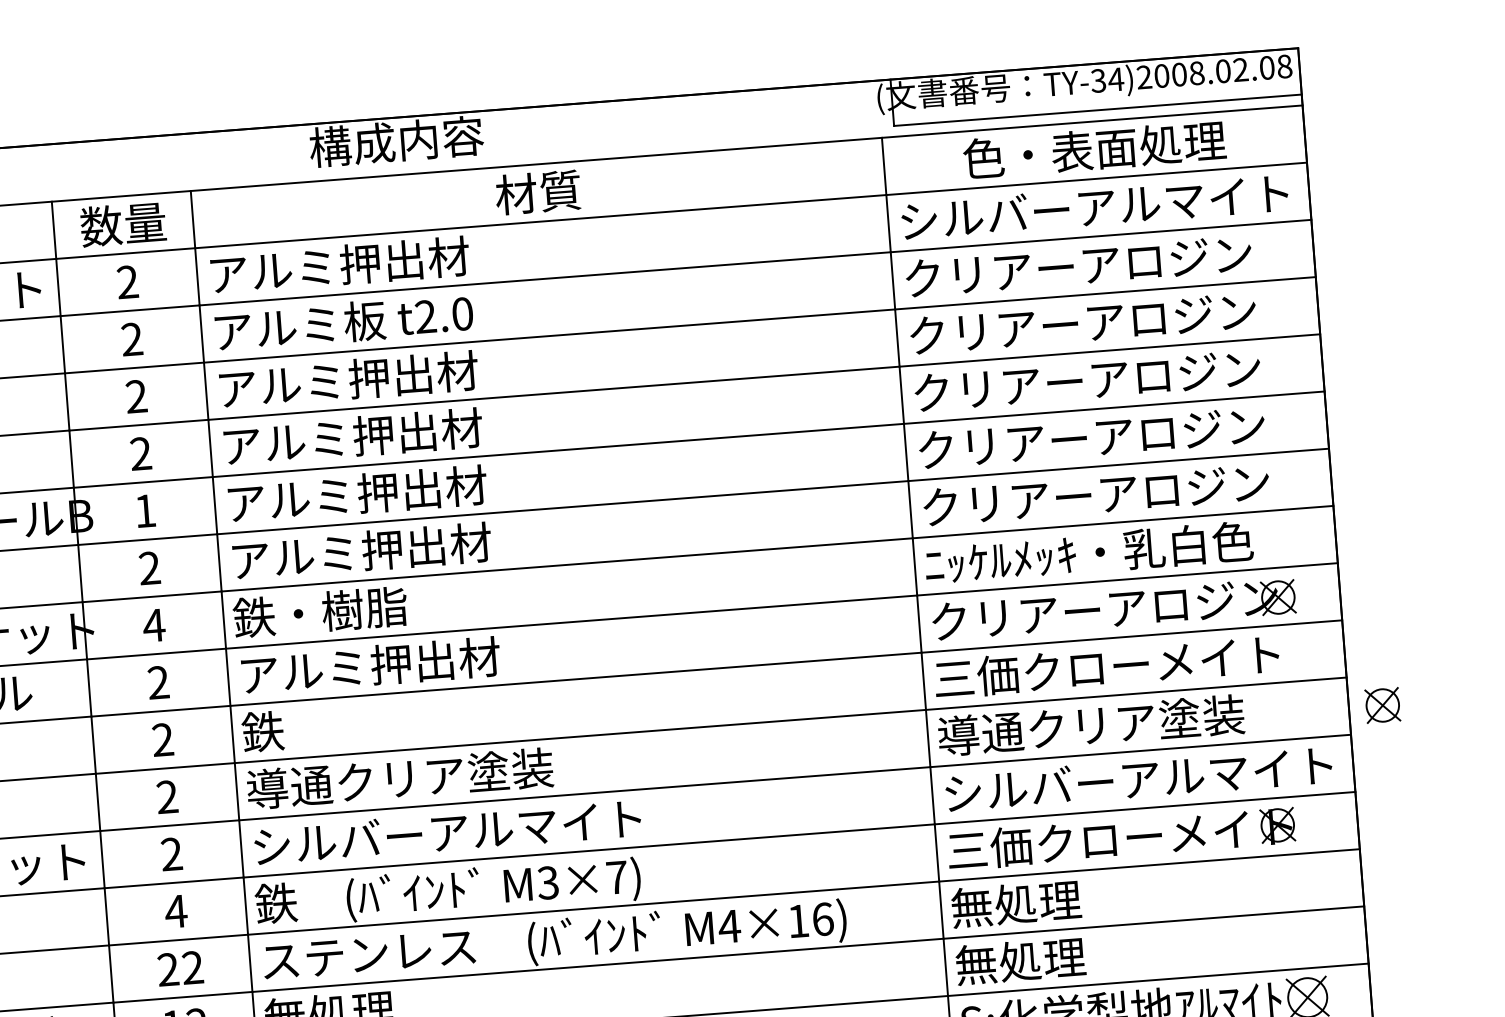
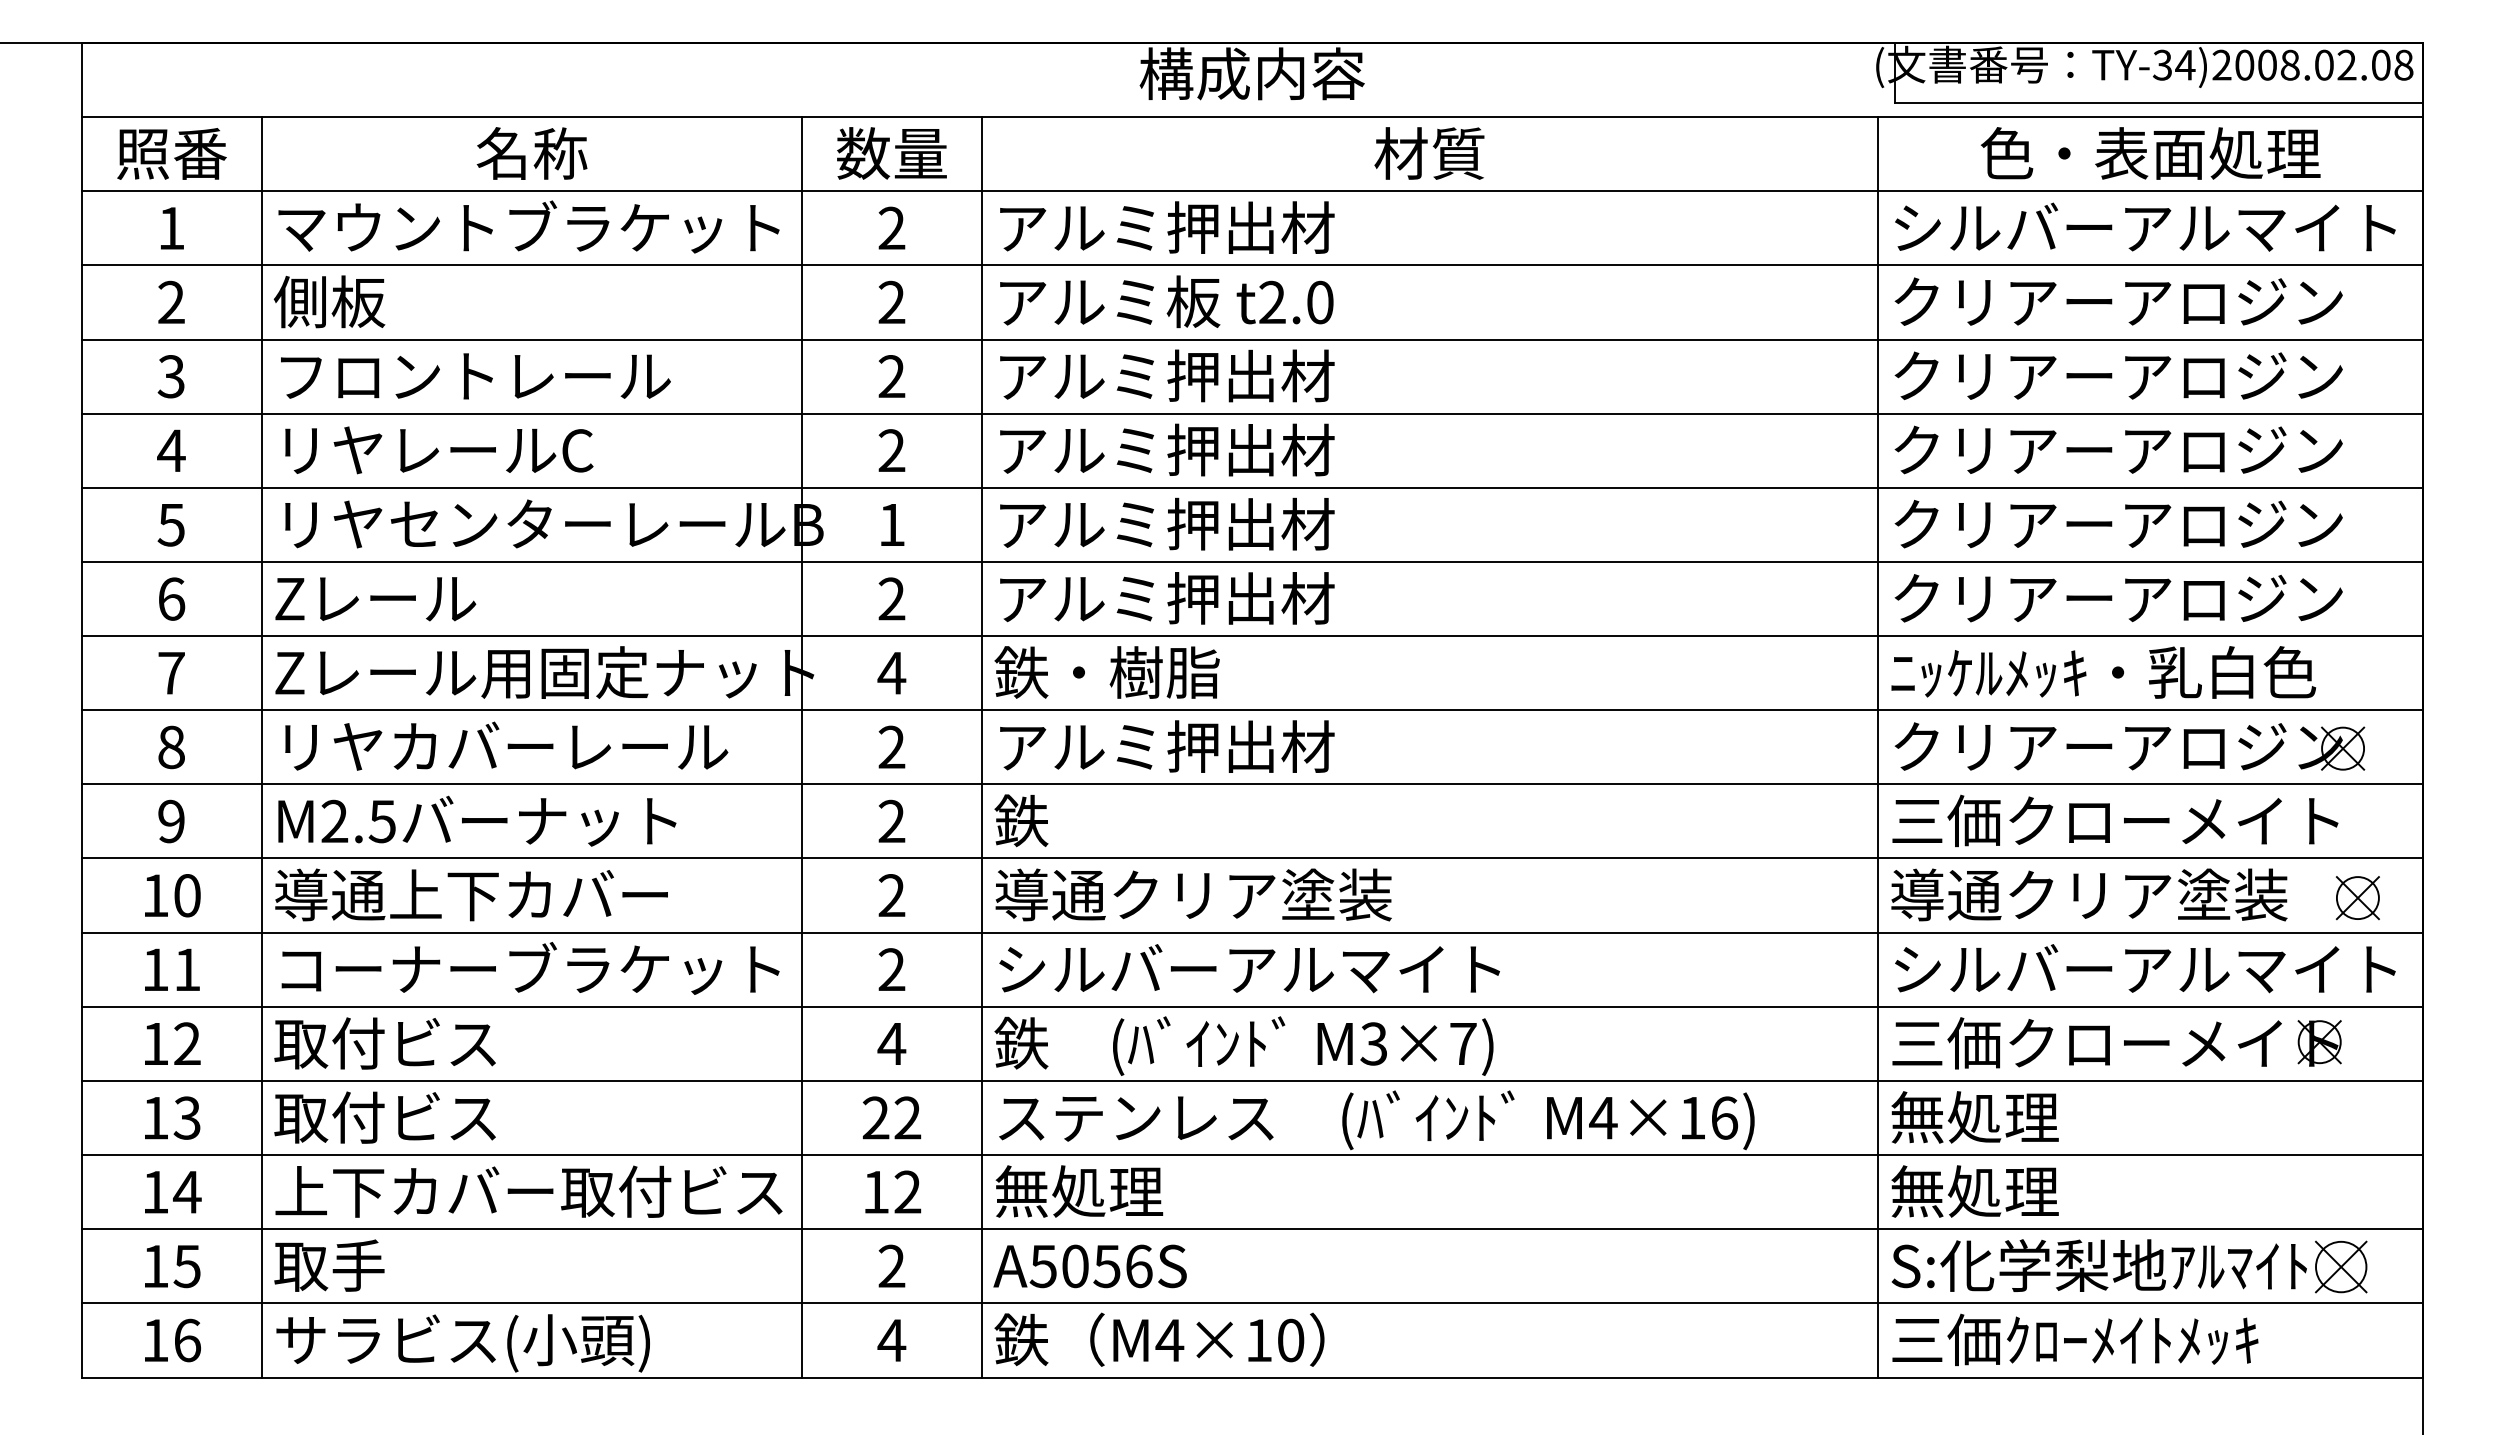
part: (1382, 705) -> (2357, 898), moved

